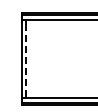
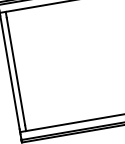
line: (26, 59) -> (16, 71), dashed -> solid

